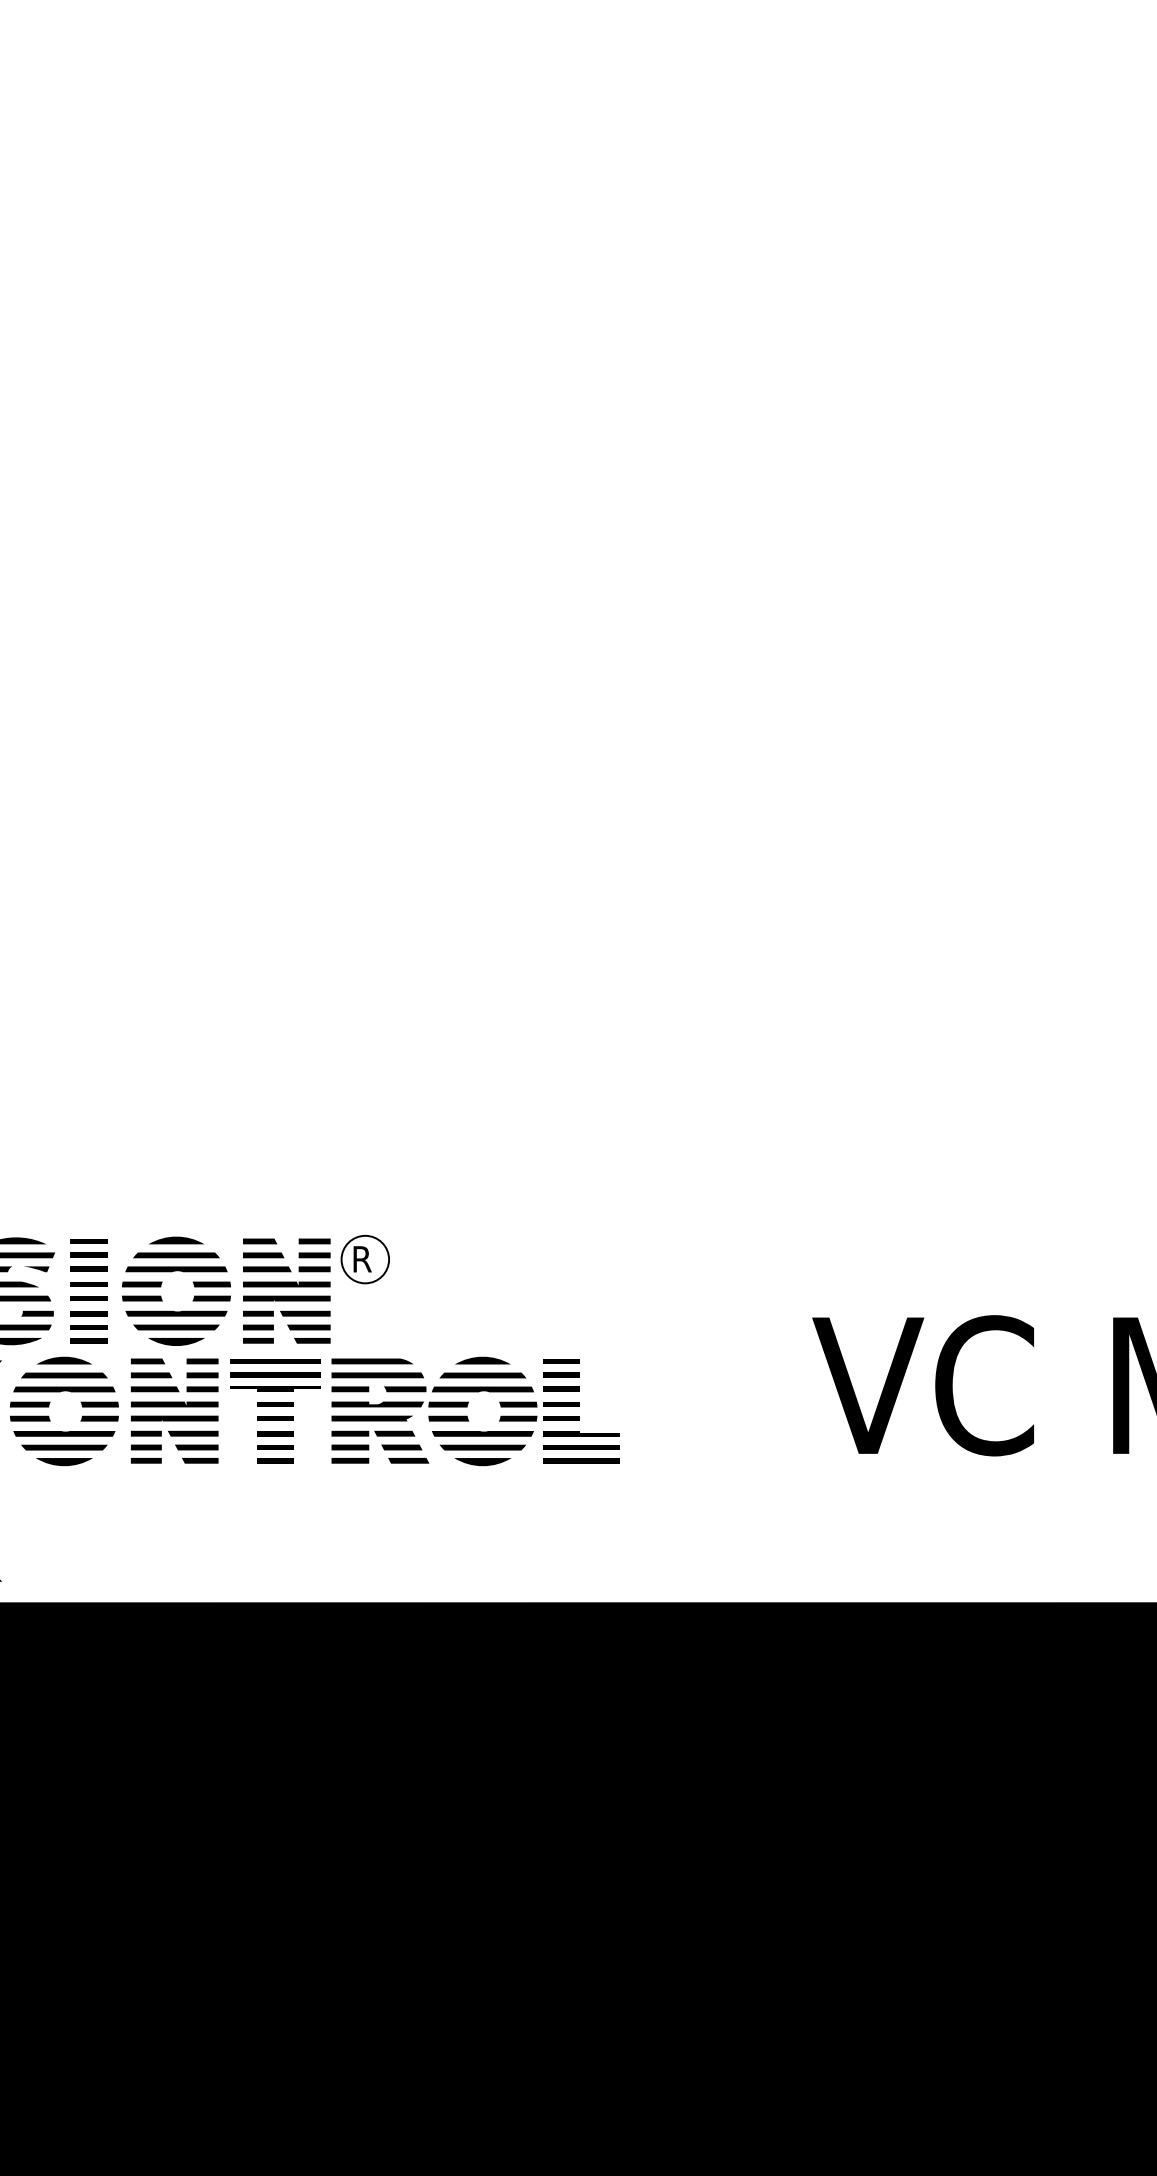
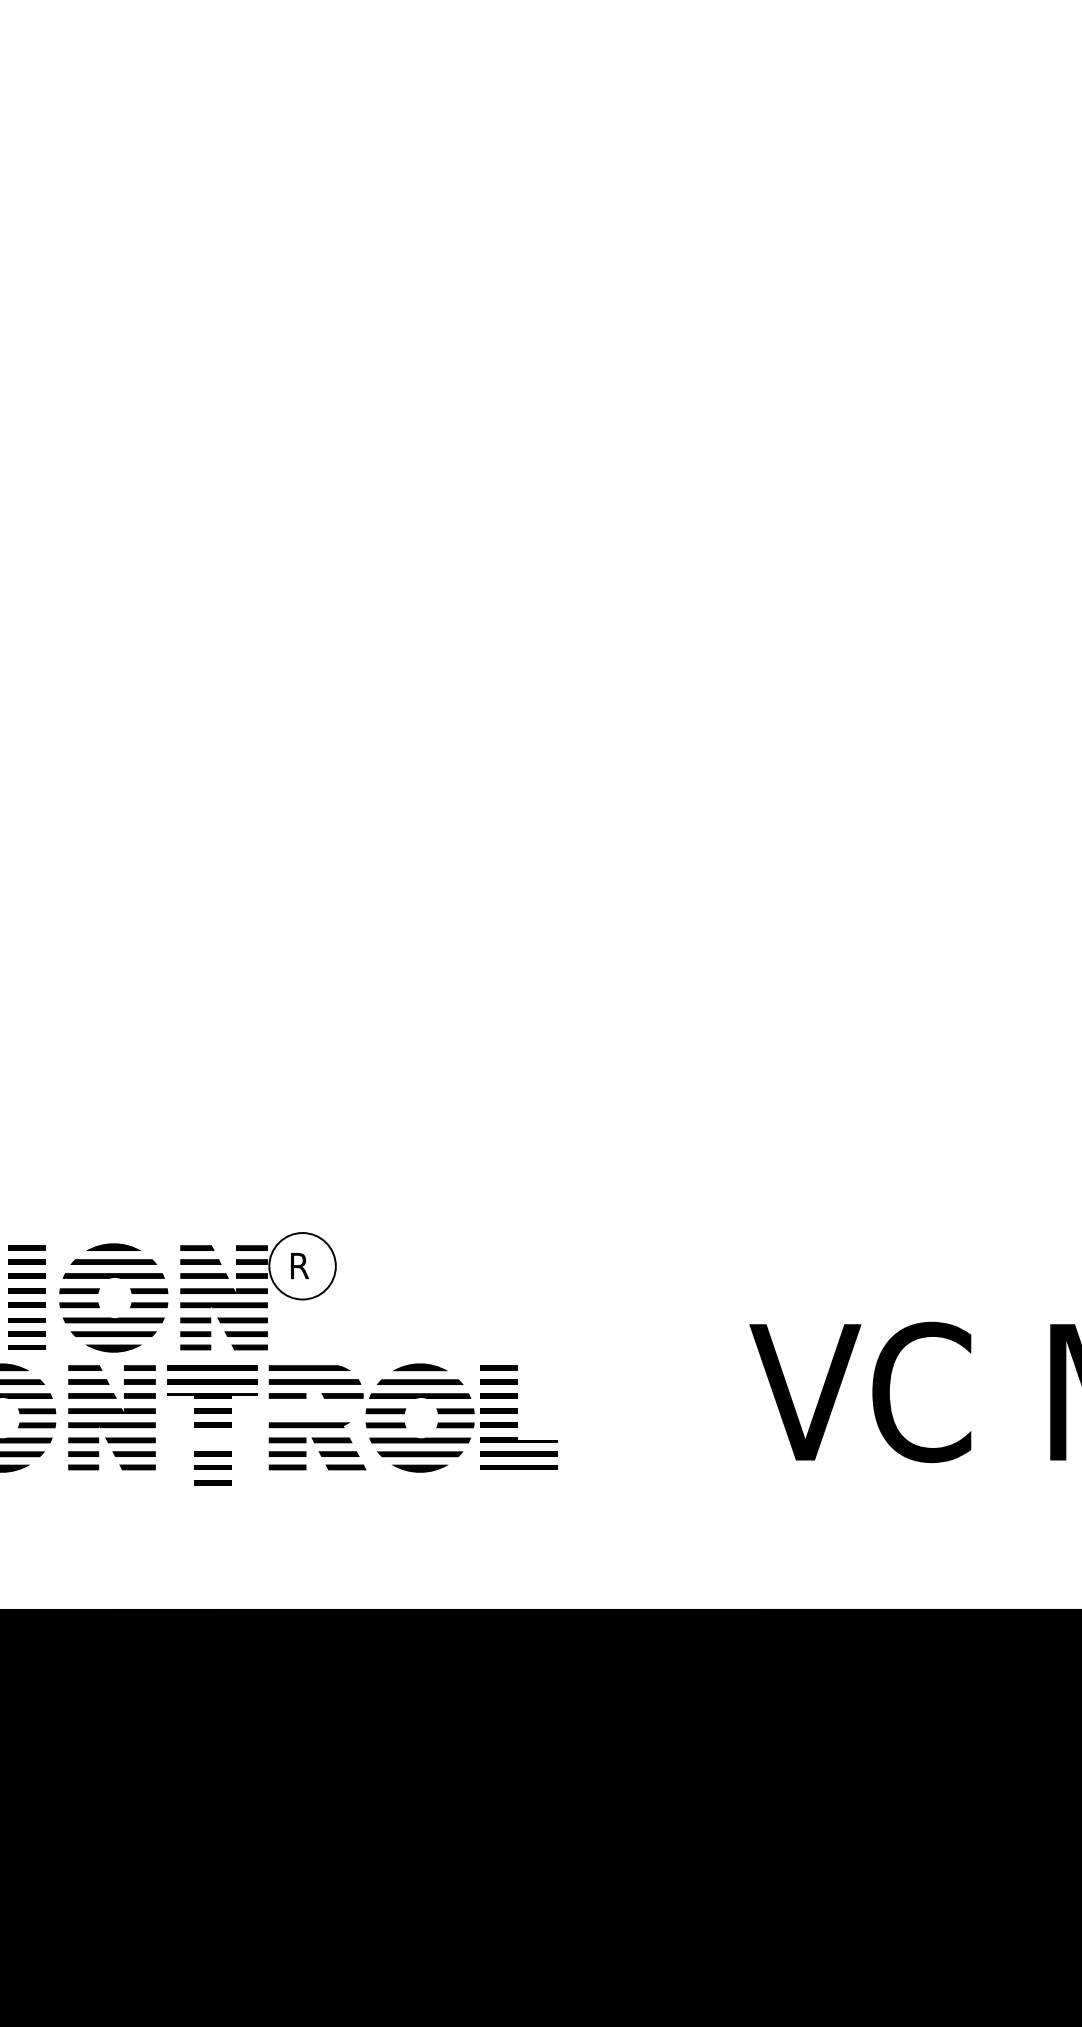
circle: (365, 1259) -> (302, 1266), size x1.4
fill: (377, 1404) -> (314, 1411), removed
part: (275, 1433) -> (212, 1483), moved

